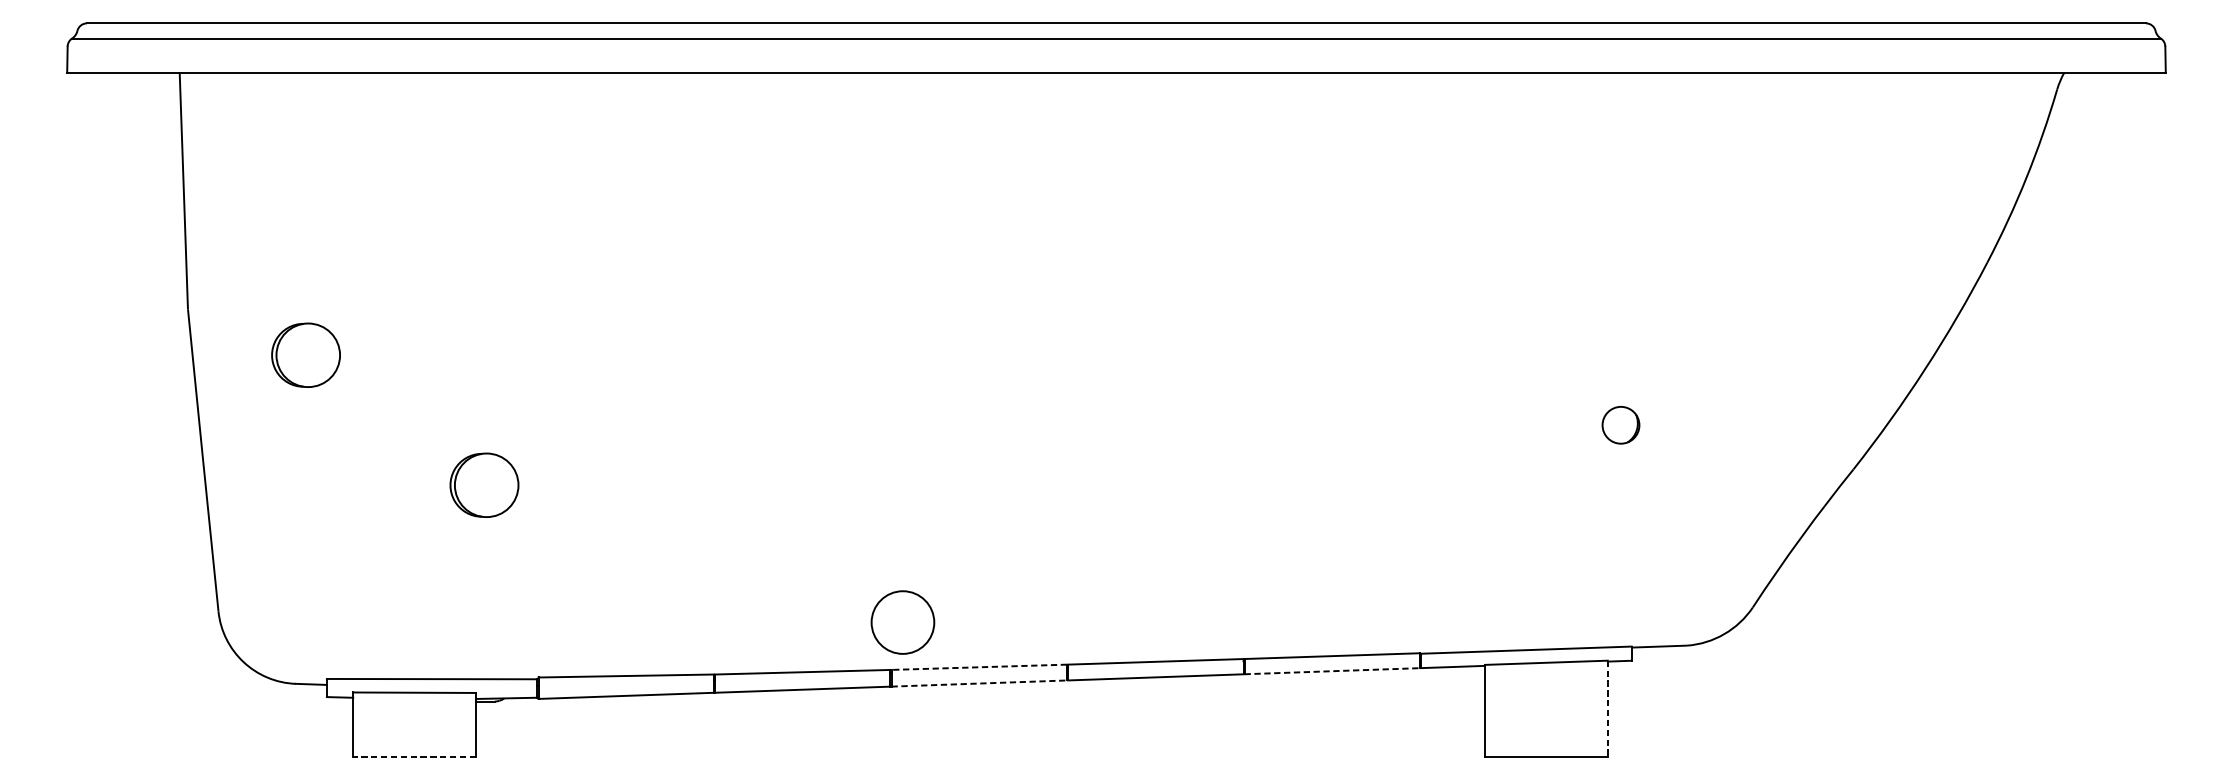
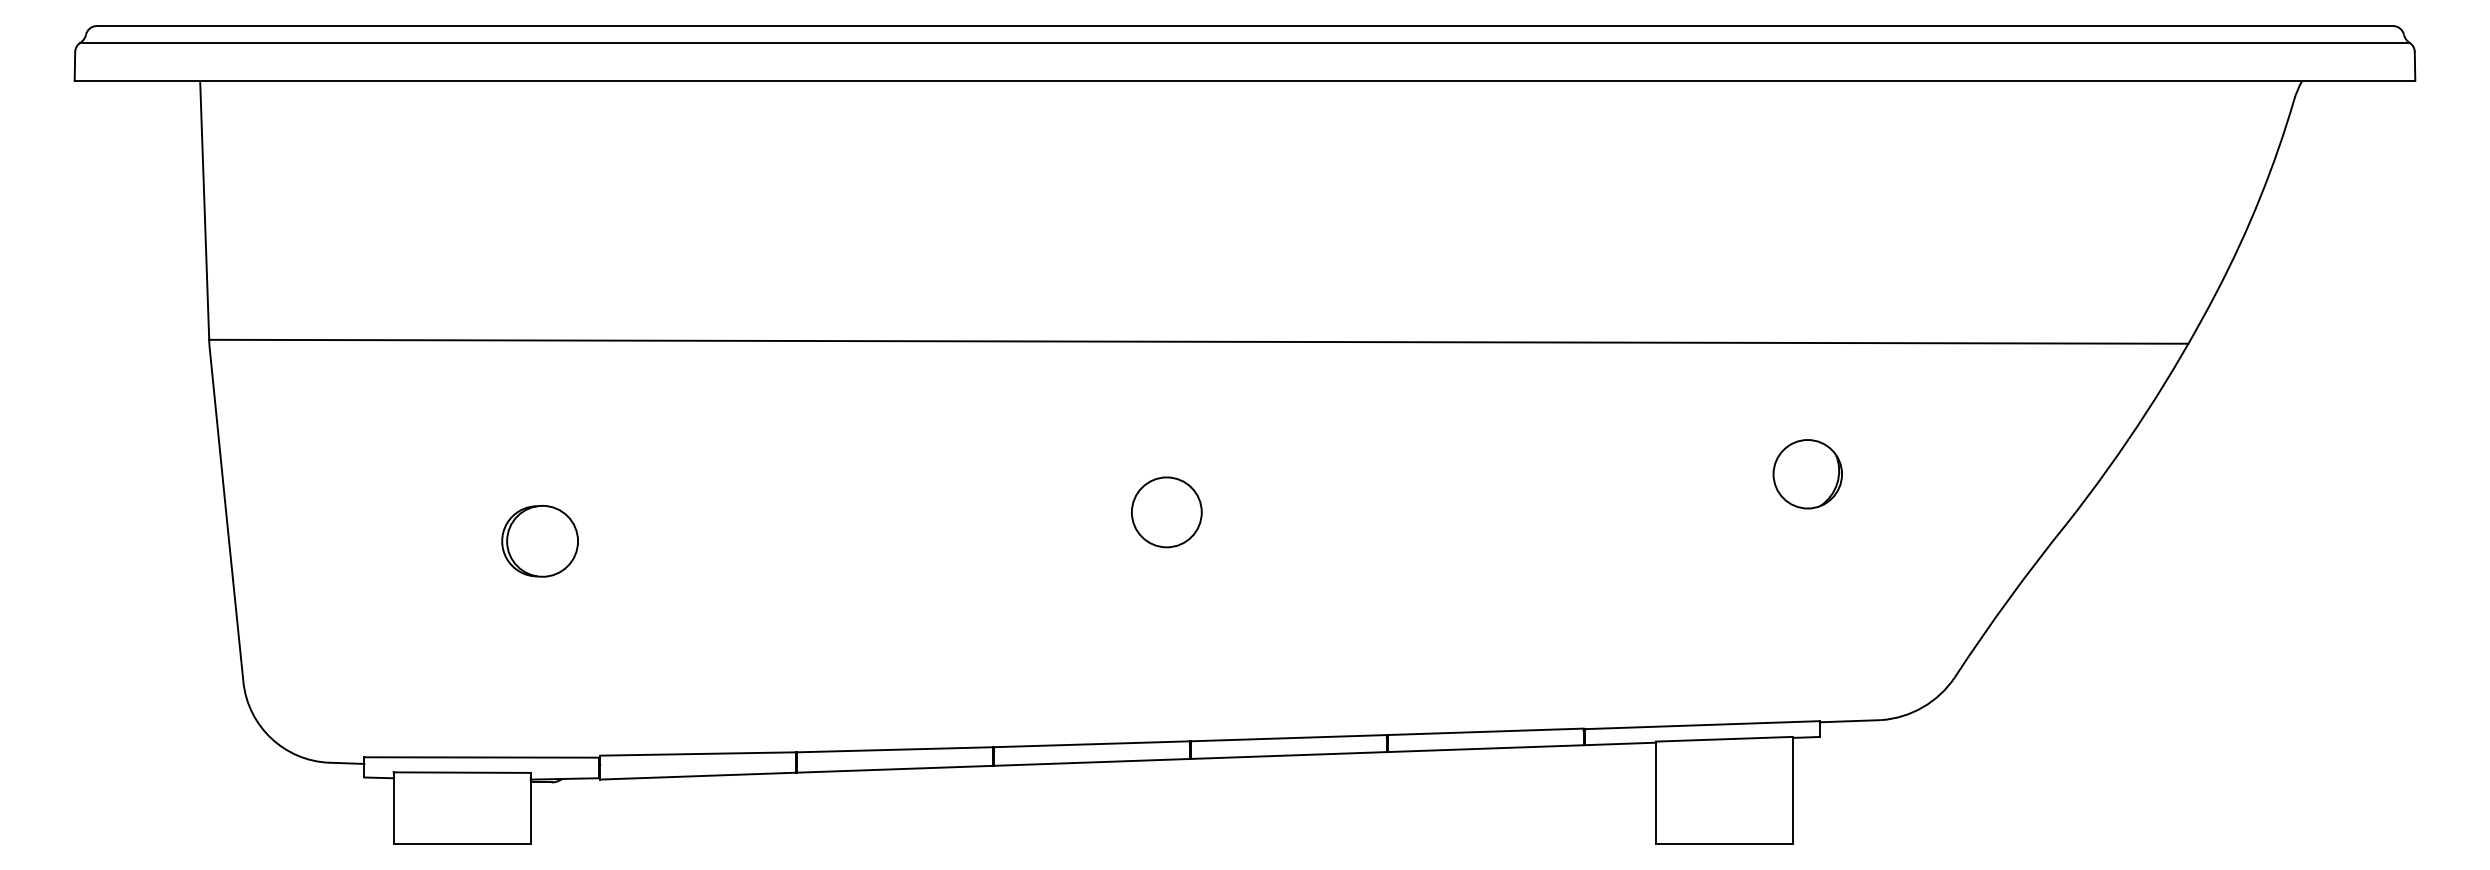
line: (1074, 306) -> (1198, 341), added
part: (305, 355) -> (340, 396), removed
part: (1620, 425) -> (1807, 474), size x1.67
circle: (902, 622) -> (1166, 512), moved
line: (978, 667) -> (1091, 744), dashed -> solid
line: (1332, 671) -> (1485, 748), dashed -> solid
line: (978, 683) -> (1091, 762), dashed -> solid
line: (1607, 708) -> (1792, 790), dashed -> solid
line: (414, 757) -> (461, 844), dashed -> solid

